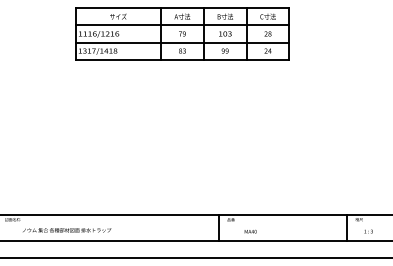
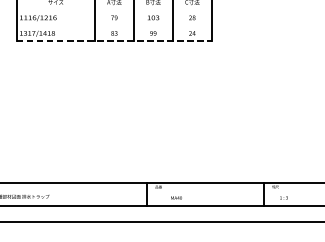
line: (182, 25) -> (114, 10), removed
line: (182, 42) -> (114, 25), removed
line: (182, 59) -> (114, 41), solid -> dashed

